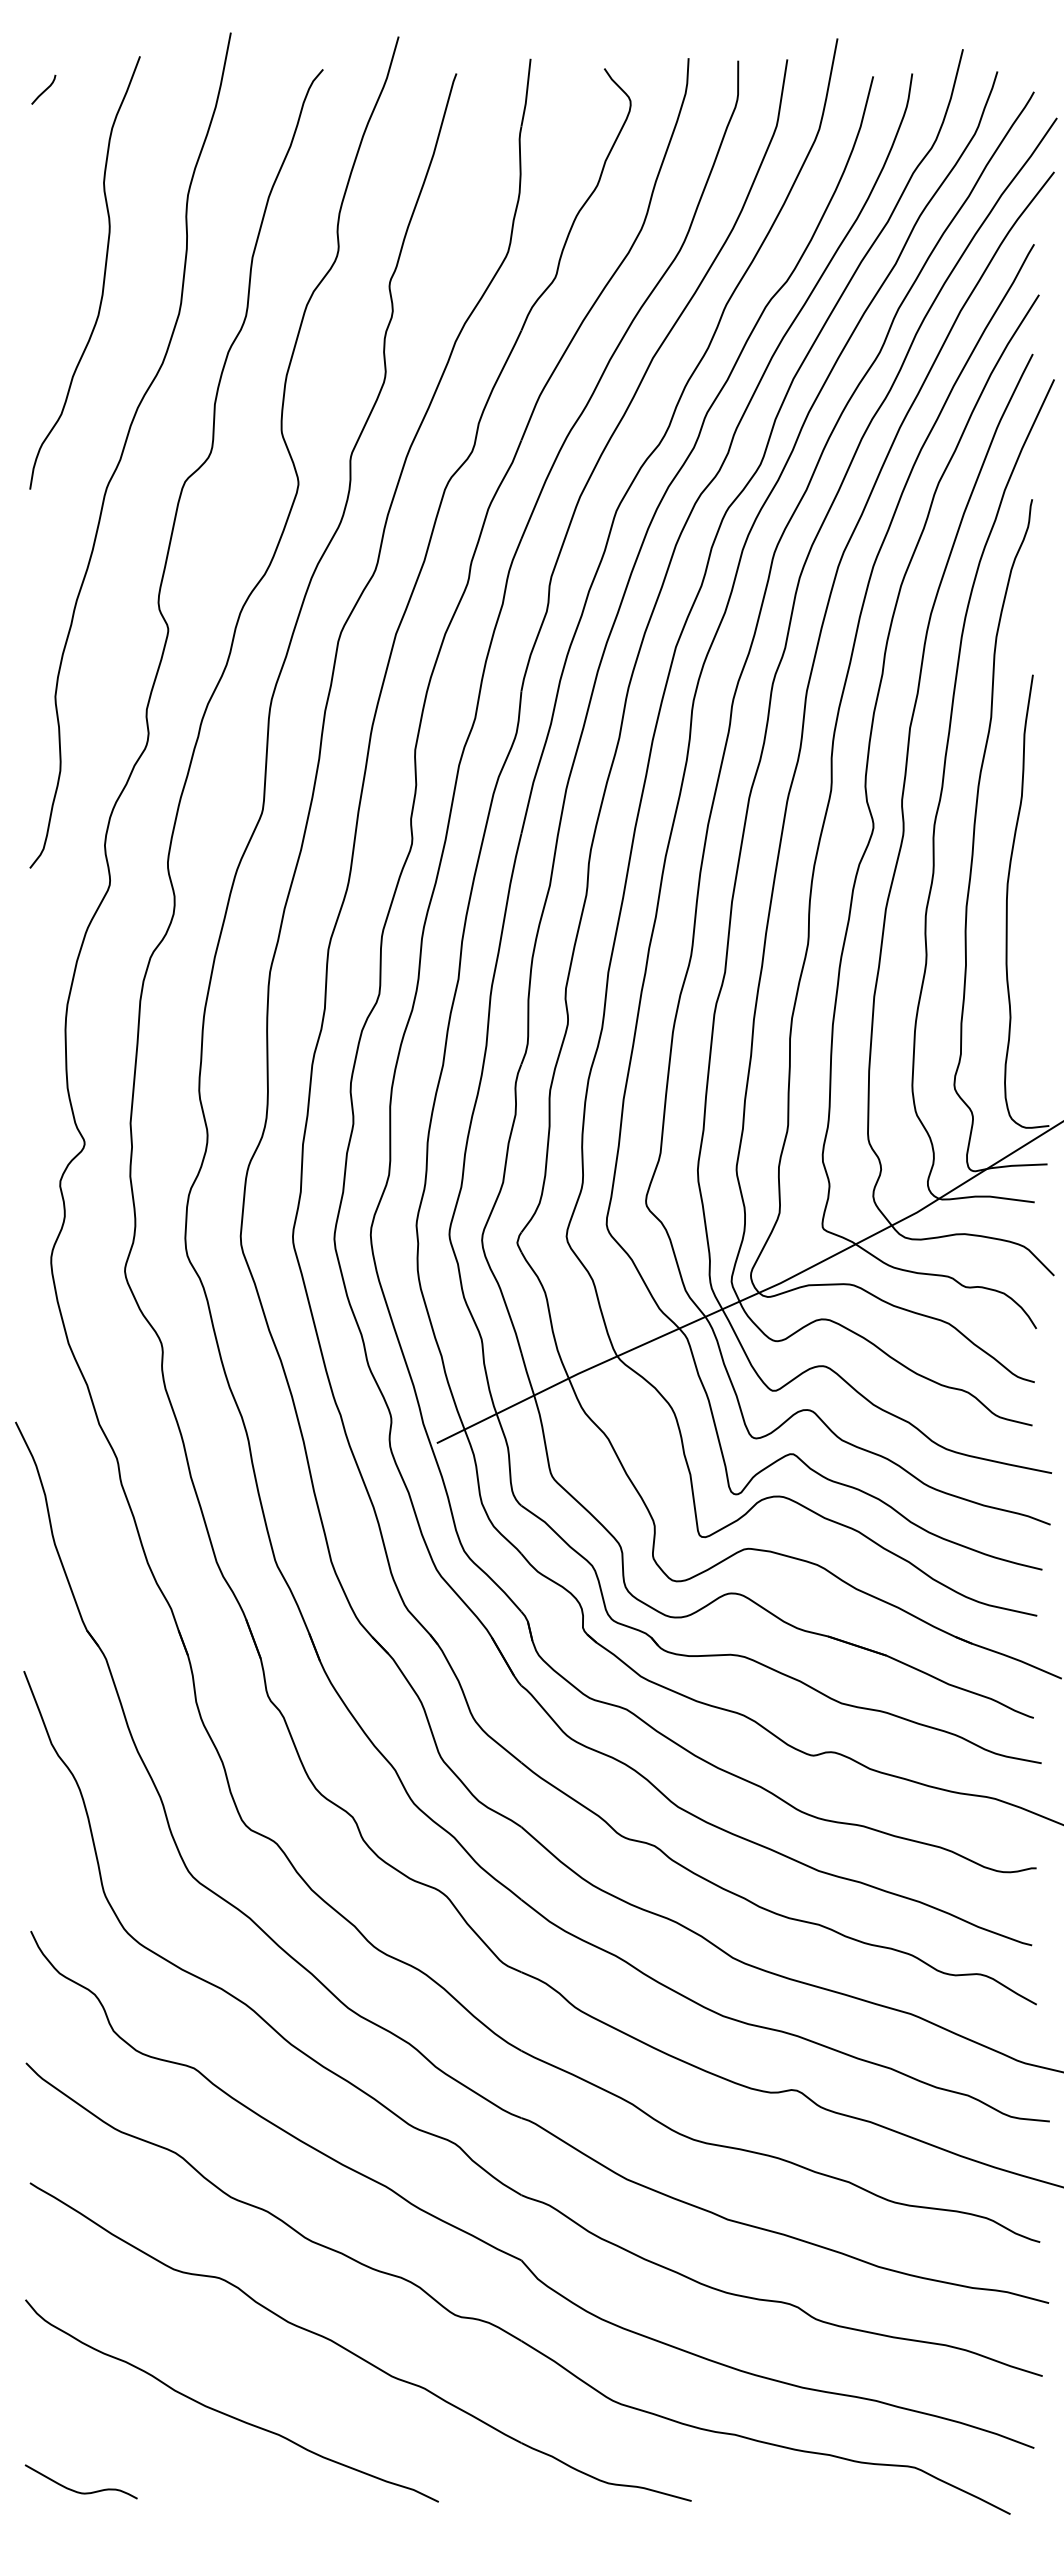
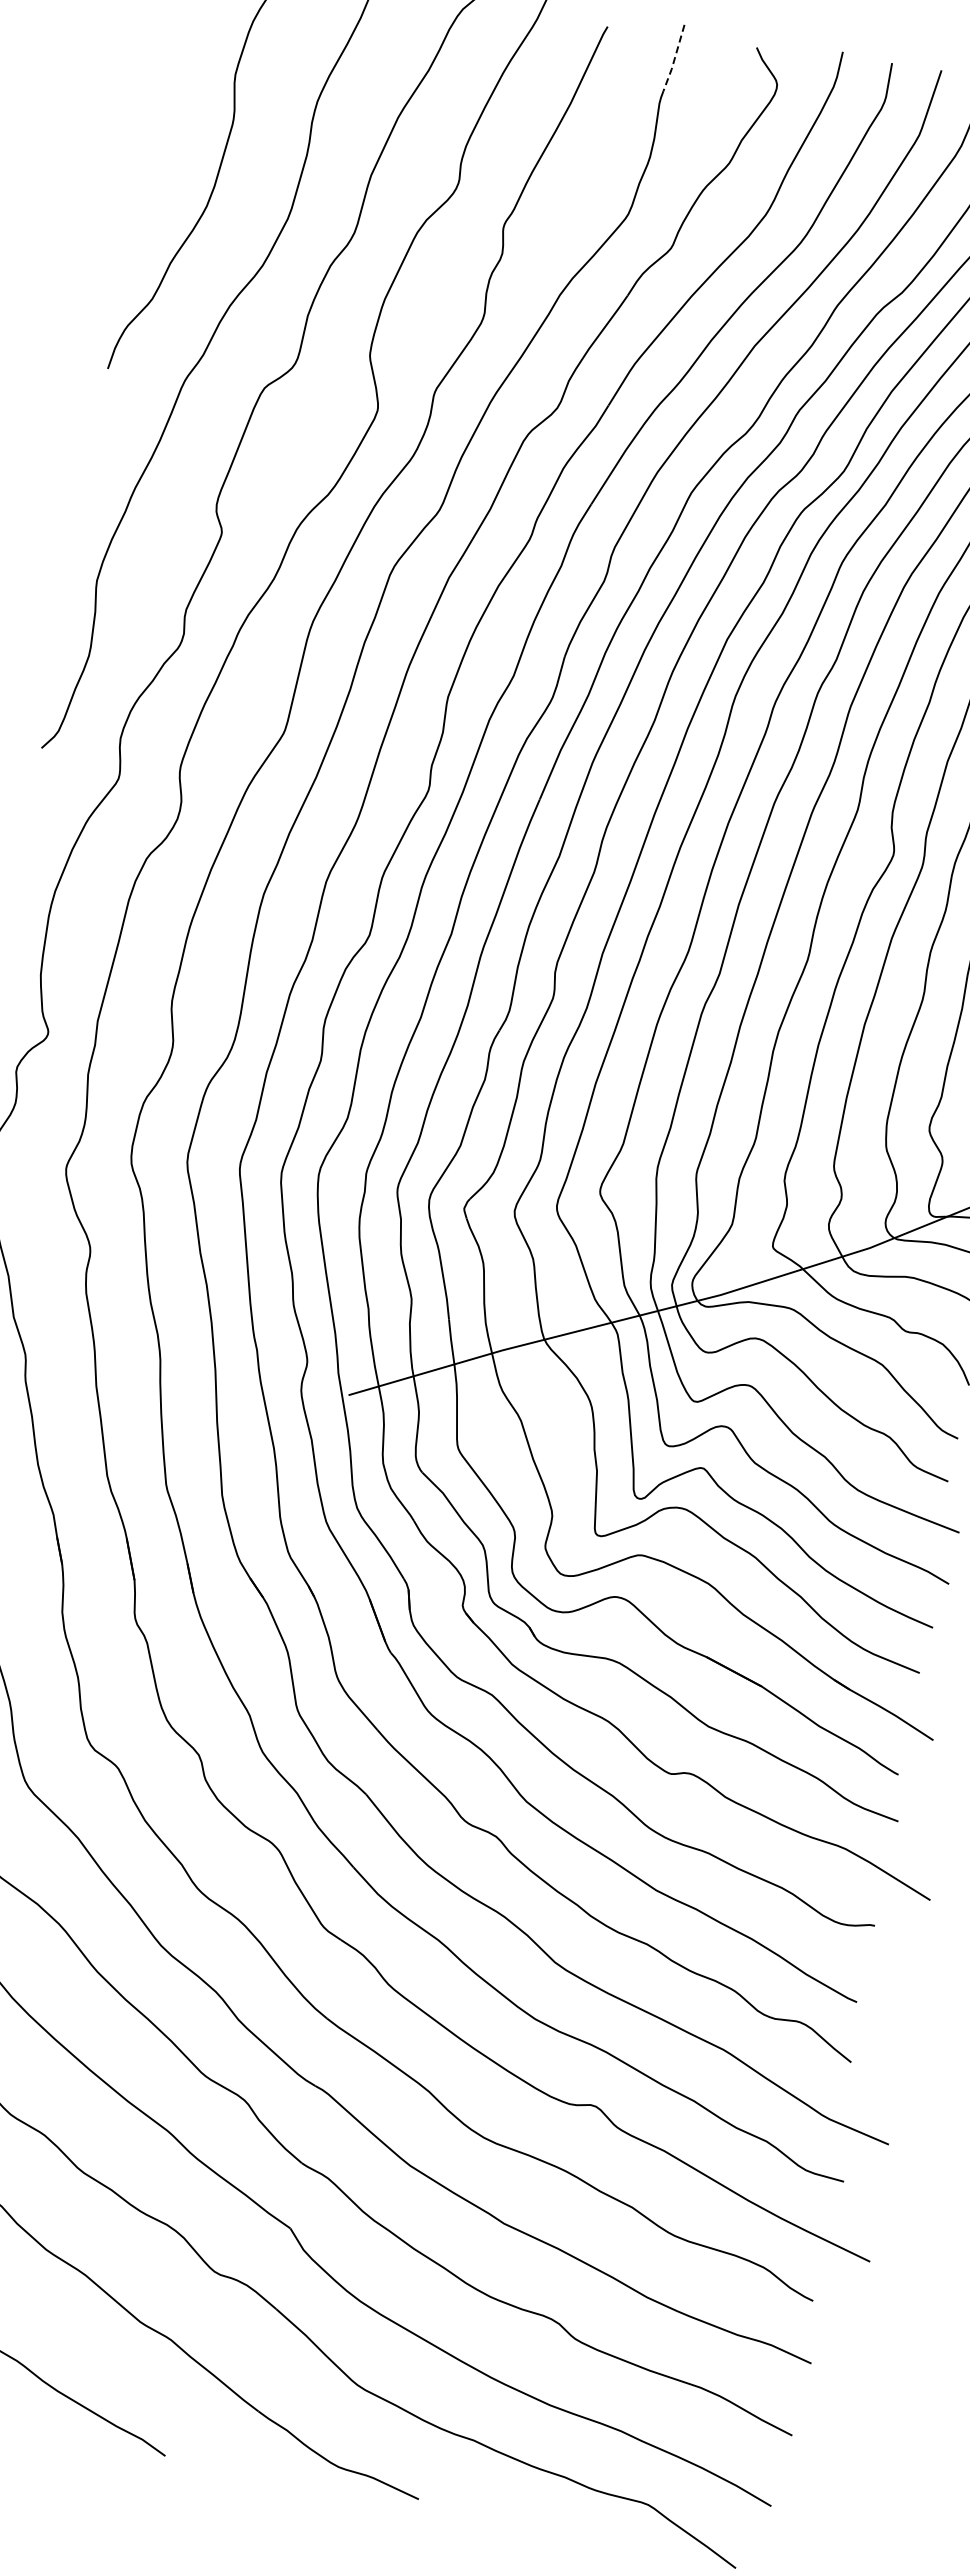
line: (526, 94) -> (674, 59), solid -> dashed

